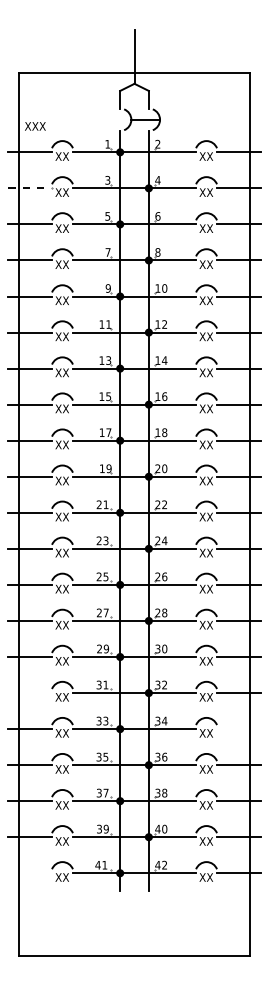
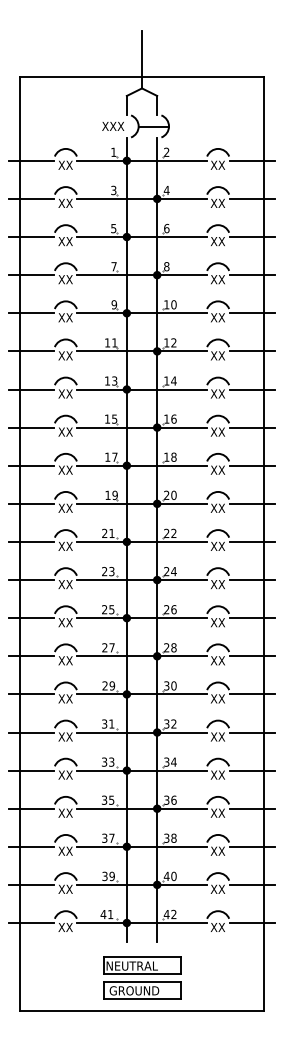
text: (35, 126) -> (113, 126), moved
line: (29, 187) -> (31, 198), dashed -> solid
line: (29, 693) -> (31, 732), added
line: (239, 729) -> (252, 770), added
line: (29, 873) -> (31, 923), added
part: (134, 924) -> (142, 977), added

